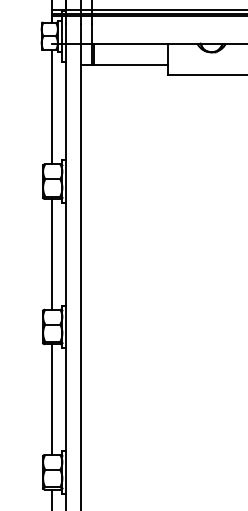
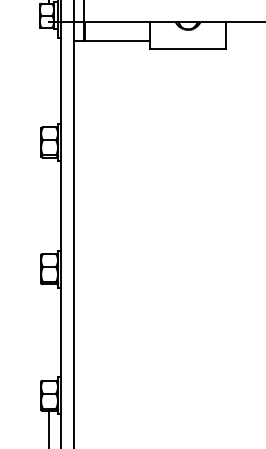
line: (51, 107) -> (48, 77), removed
line: (51, 253) -> (48, 205), removed
line: (51, 399) -> (48, 332), removed

